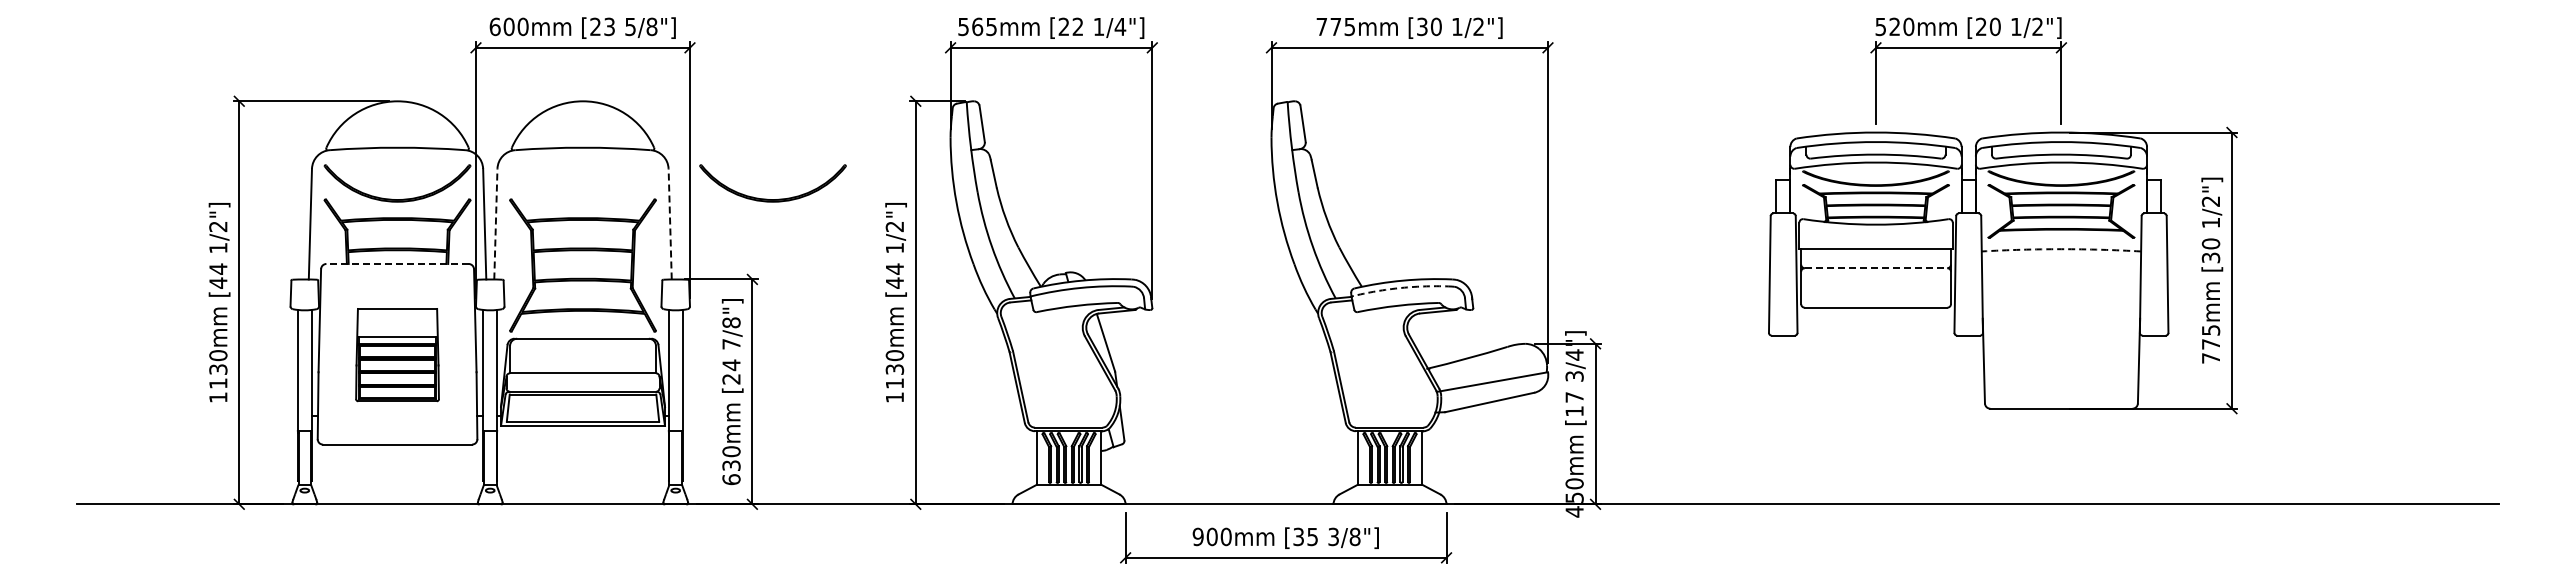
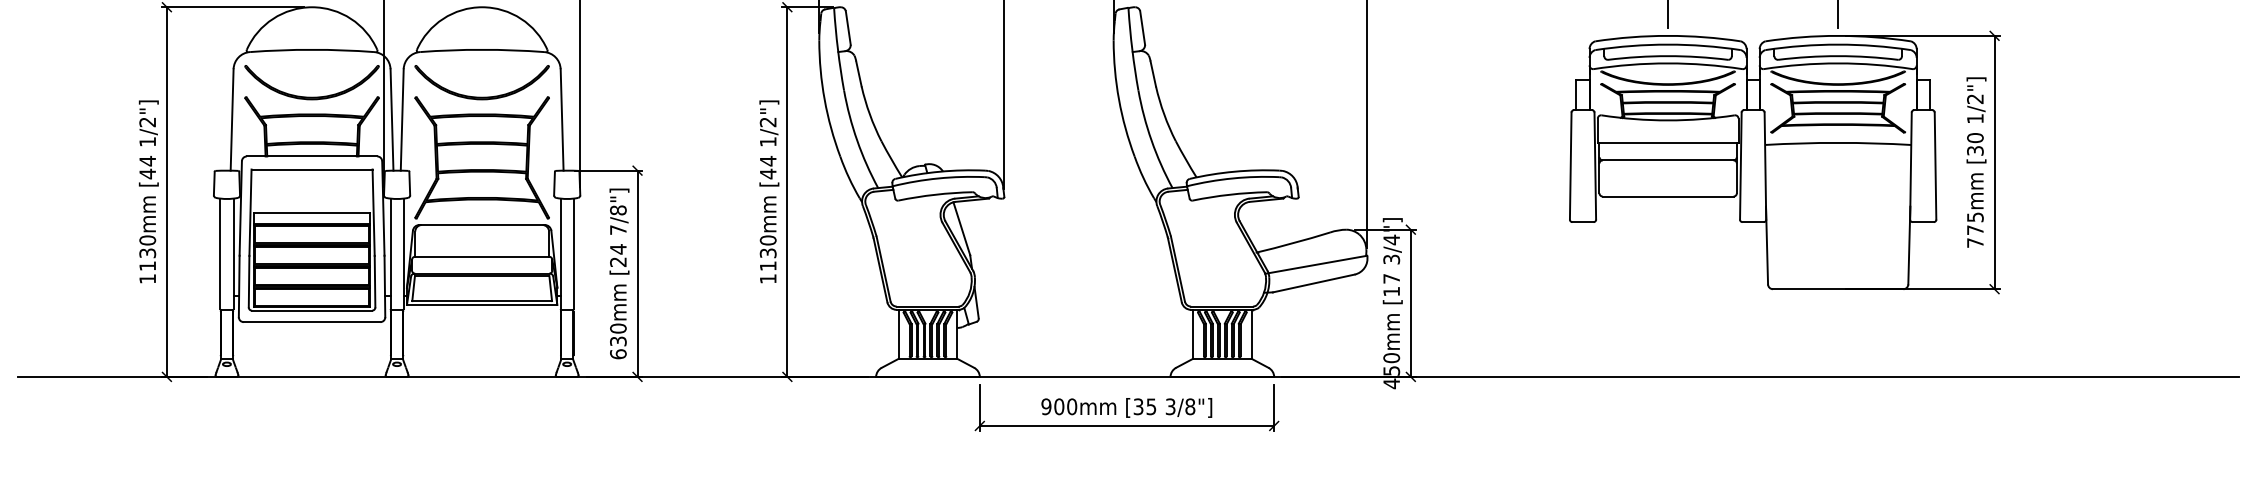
part: (767, 198) -> (477, 96), moved
line: (495, 223) -> (401, 119), dashed -> solid
line: (670, 223) -> (562, 119), dashed -> solid
arc: (2061, 249) -> (1838, 143), dashed -> solid
line: (397, 263) -> (312, 156), dashed -> solid
line: (1876, 268) -> (1668, 160), dashed -> solid
arc: (1401, 287) -> (1232, 178), dashed -> solid
part: (397, 354) -> (312, 239), size x1.67

